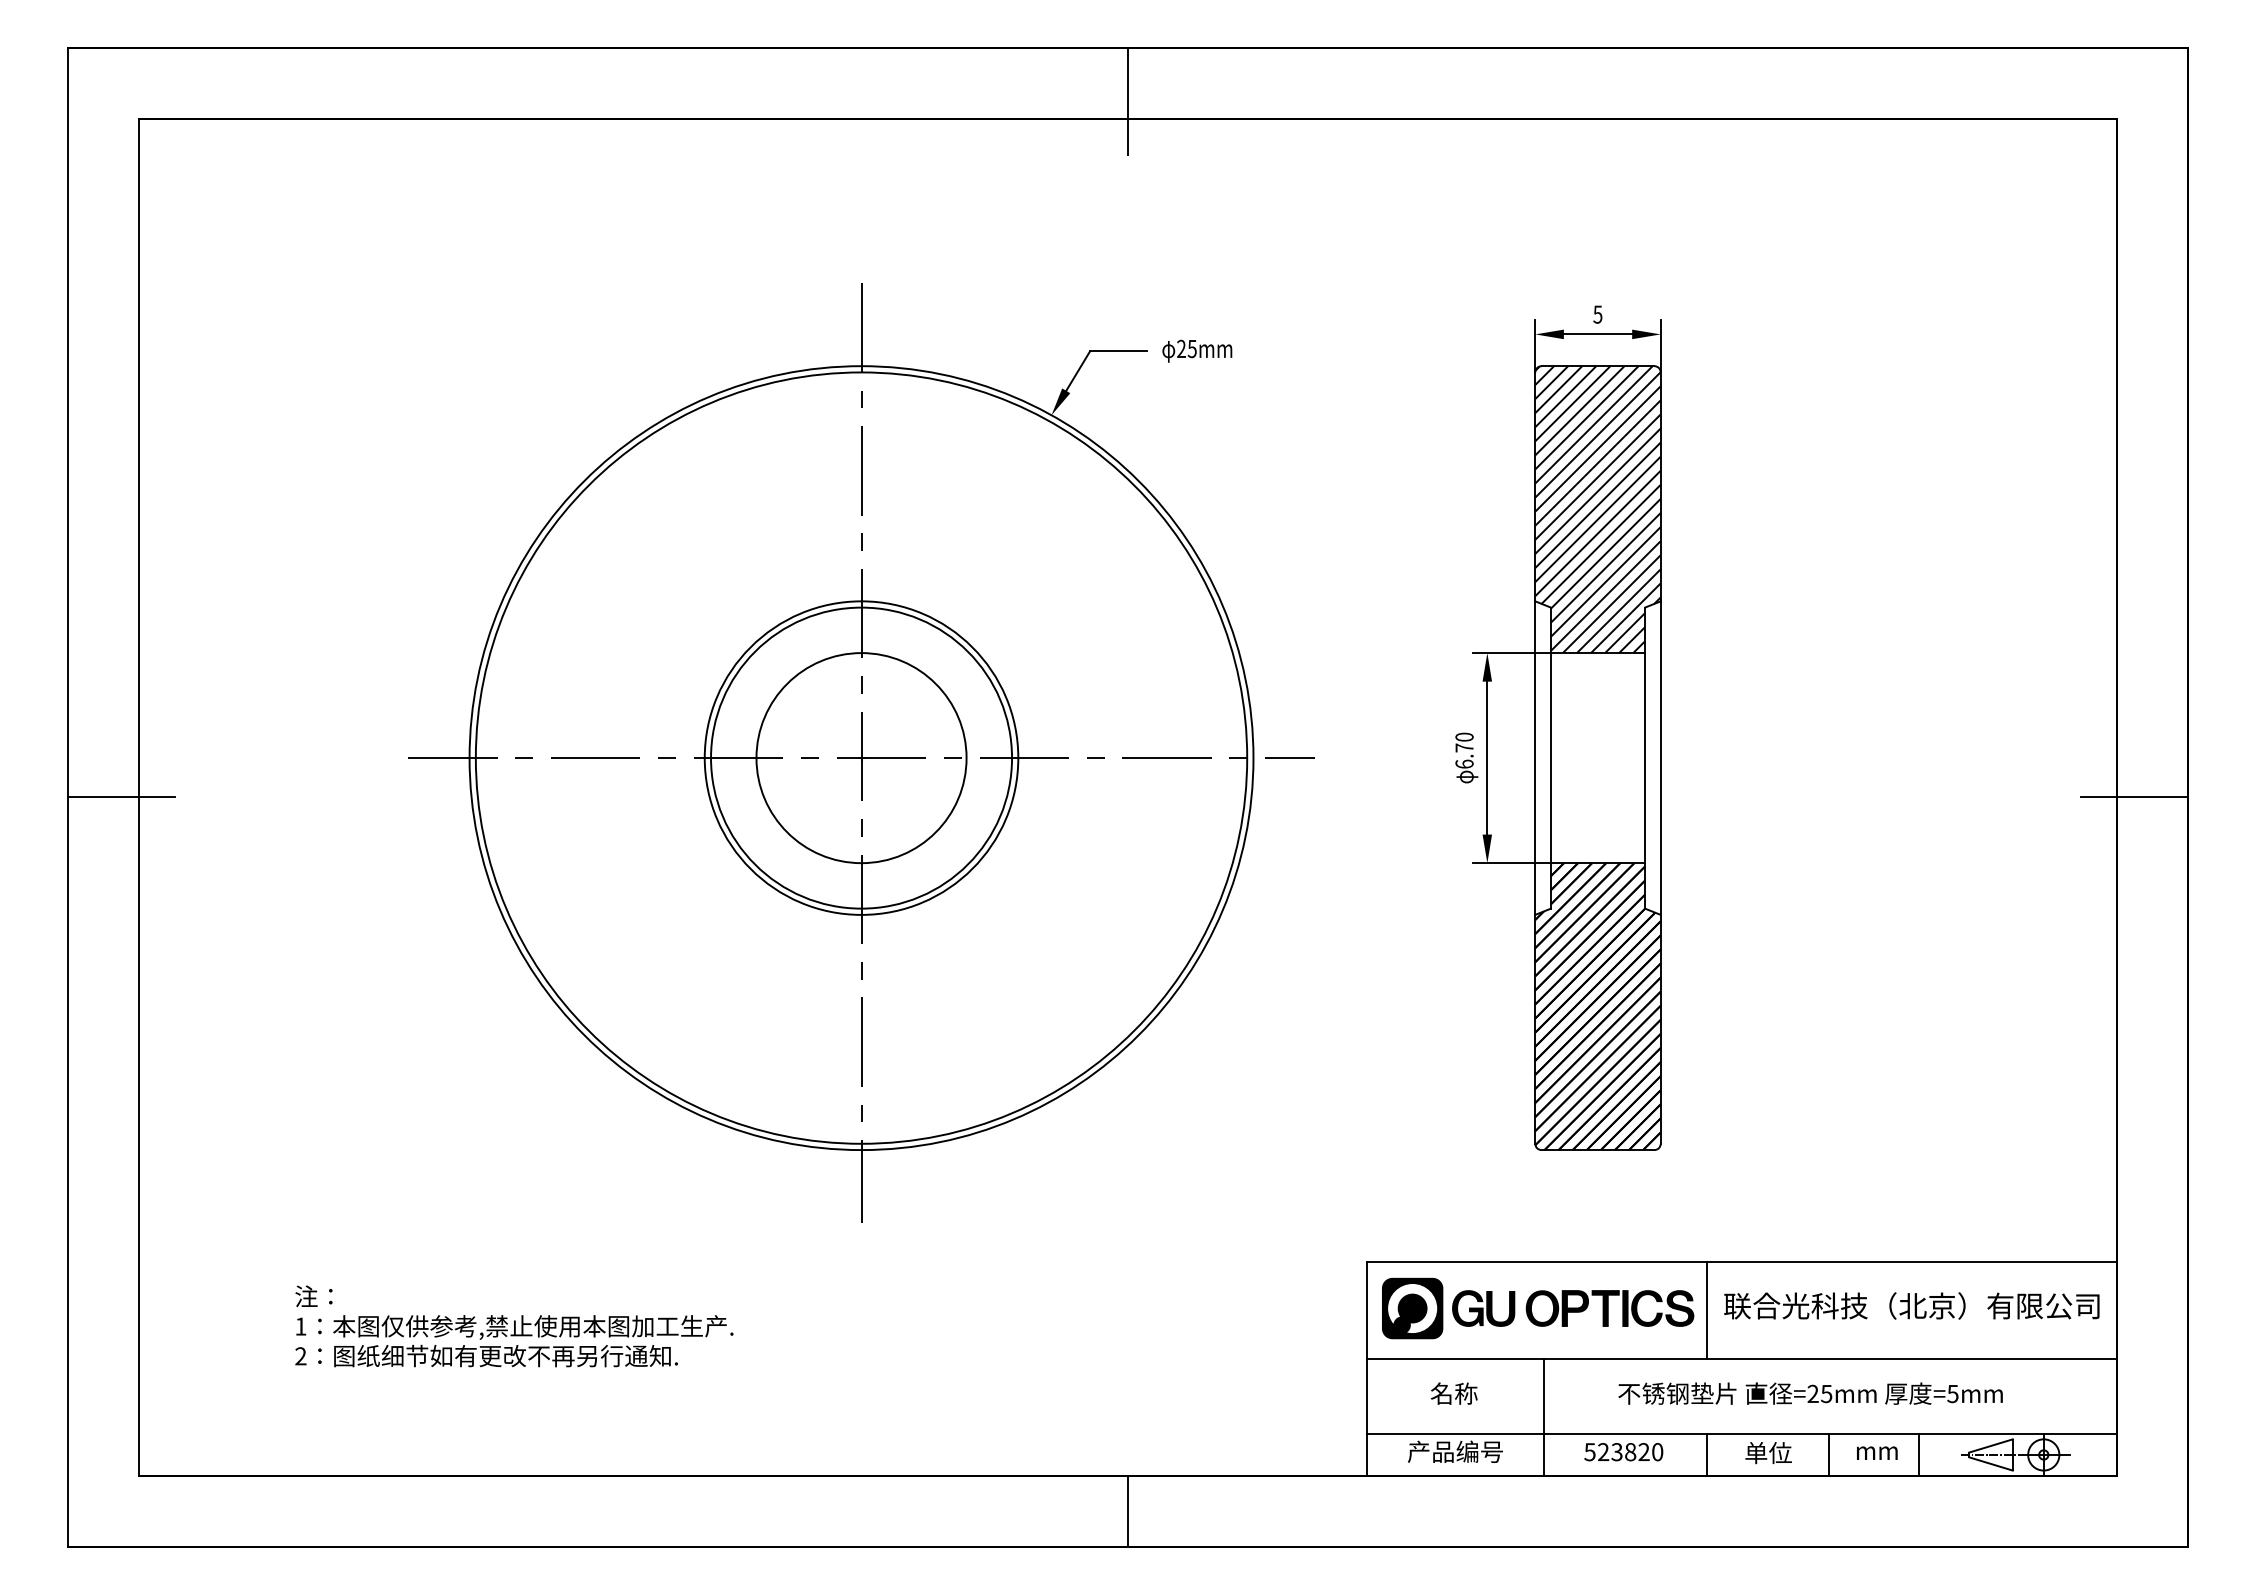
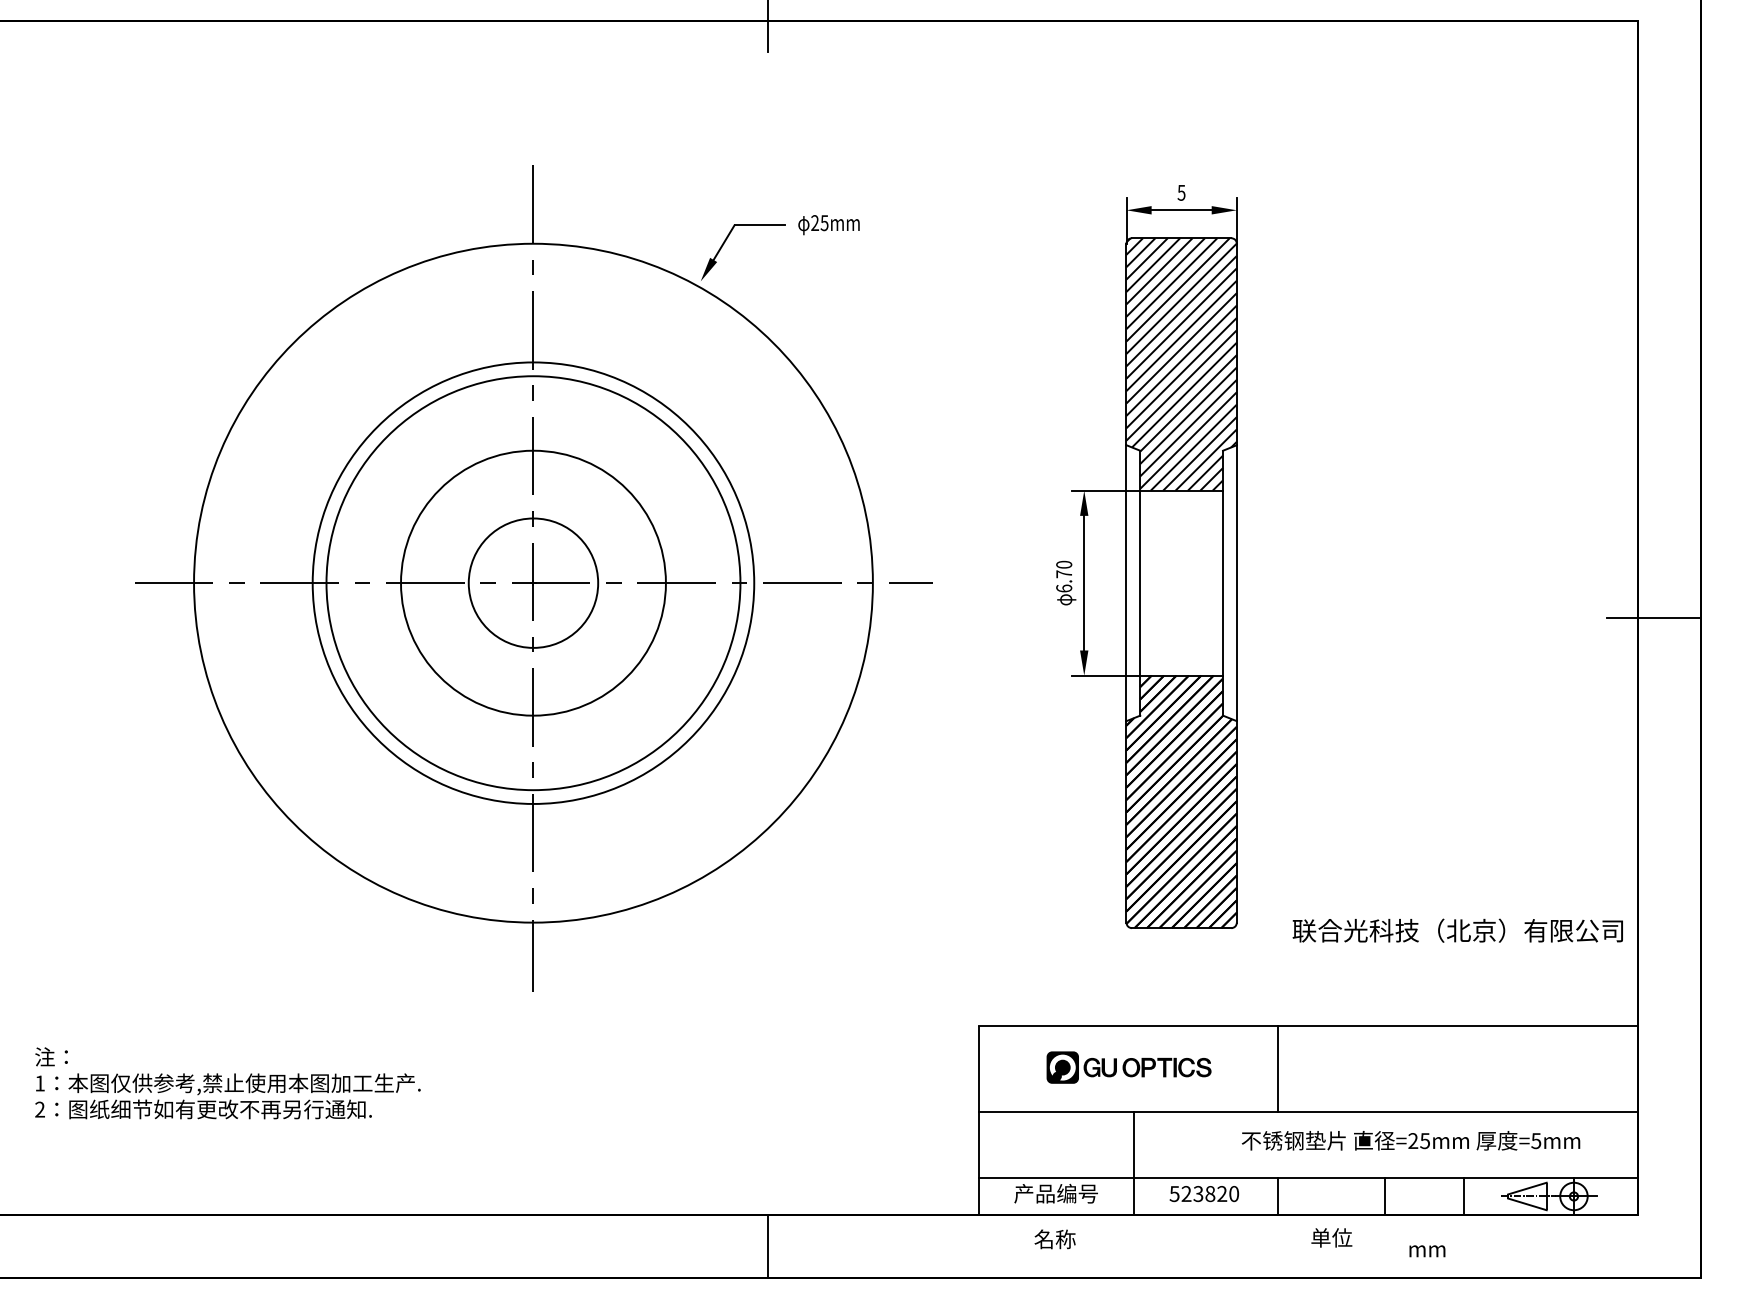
circle: (861, 757) -> (533, 582), size x1.6
circle: (861, 758) -> (533, 583), size x0.6
circle: (861, 758) -> (533, 583), size x0.7
text: (1911, 1305) -> (1457, 930), moved
part: (1538, 1308) -> (1129, 1067), size x0.6
text: (1454, 1393) -> (1055, 1239), moved
text: (1810, 1393) -> (1410, 1140), moved
text: (1877, 1452) -> (1427, 1250), moved
text: (1768, 1453) -> (1331, 1238), moved

